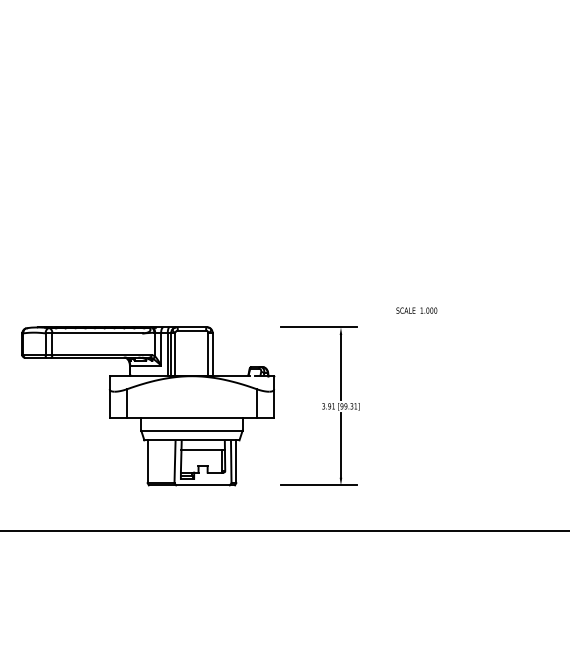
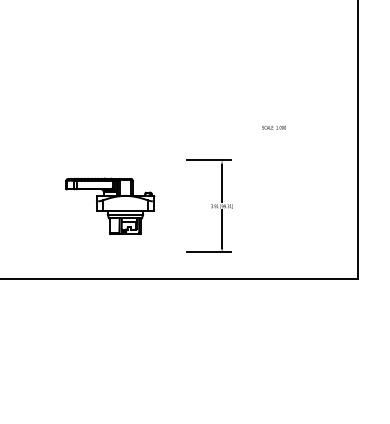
text: (415, 310) -> (273, 127), moved
part: (149, 406) -> (110, 206), size x0.6

